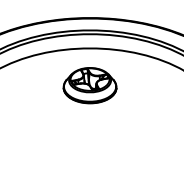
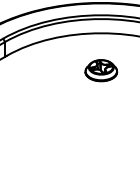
part: (89, 85) -> (100, 70), size x0.6

